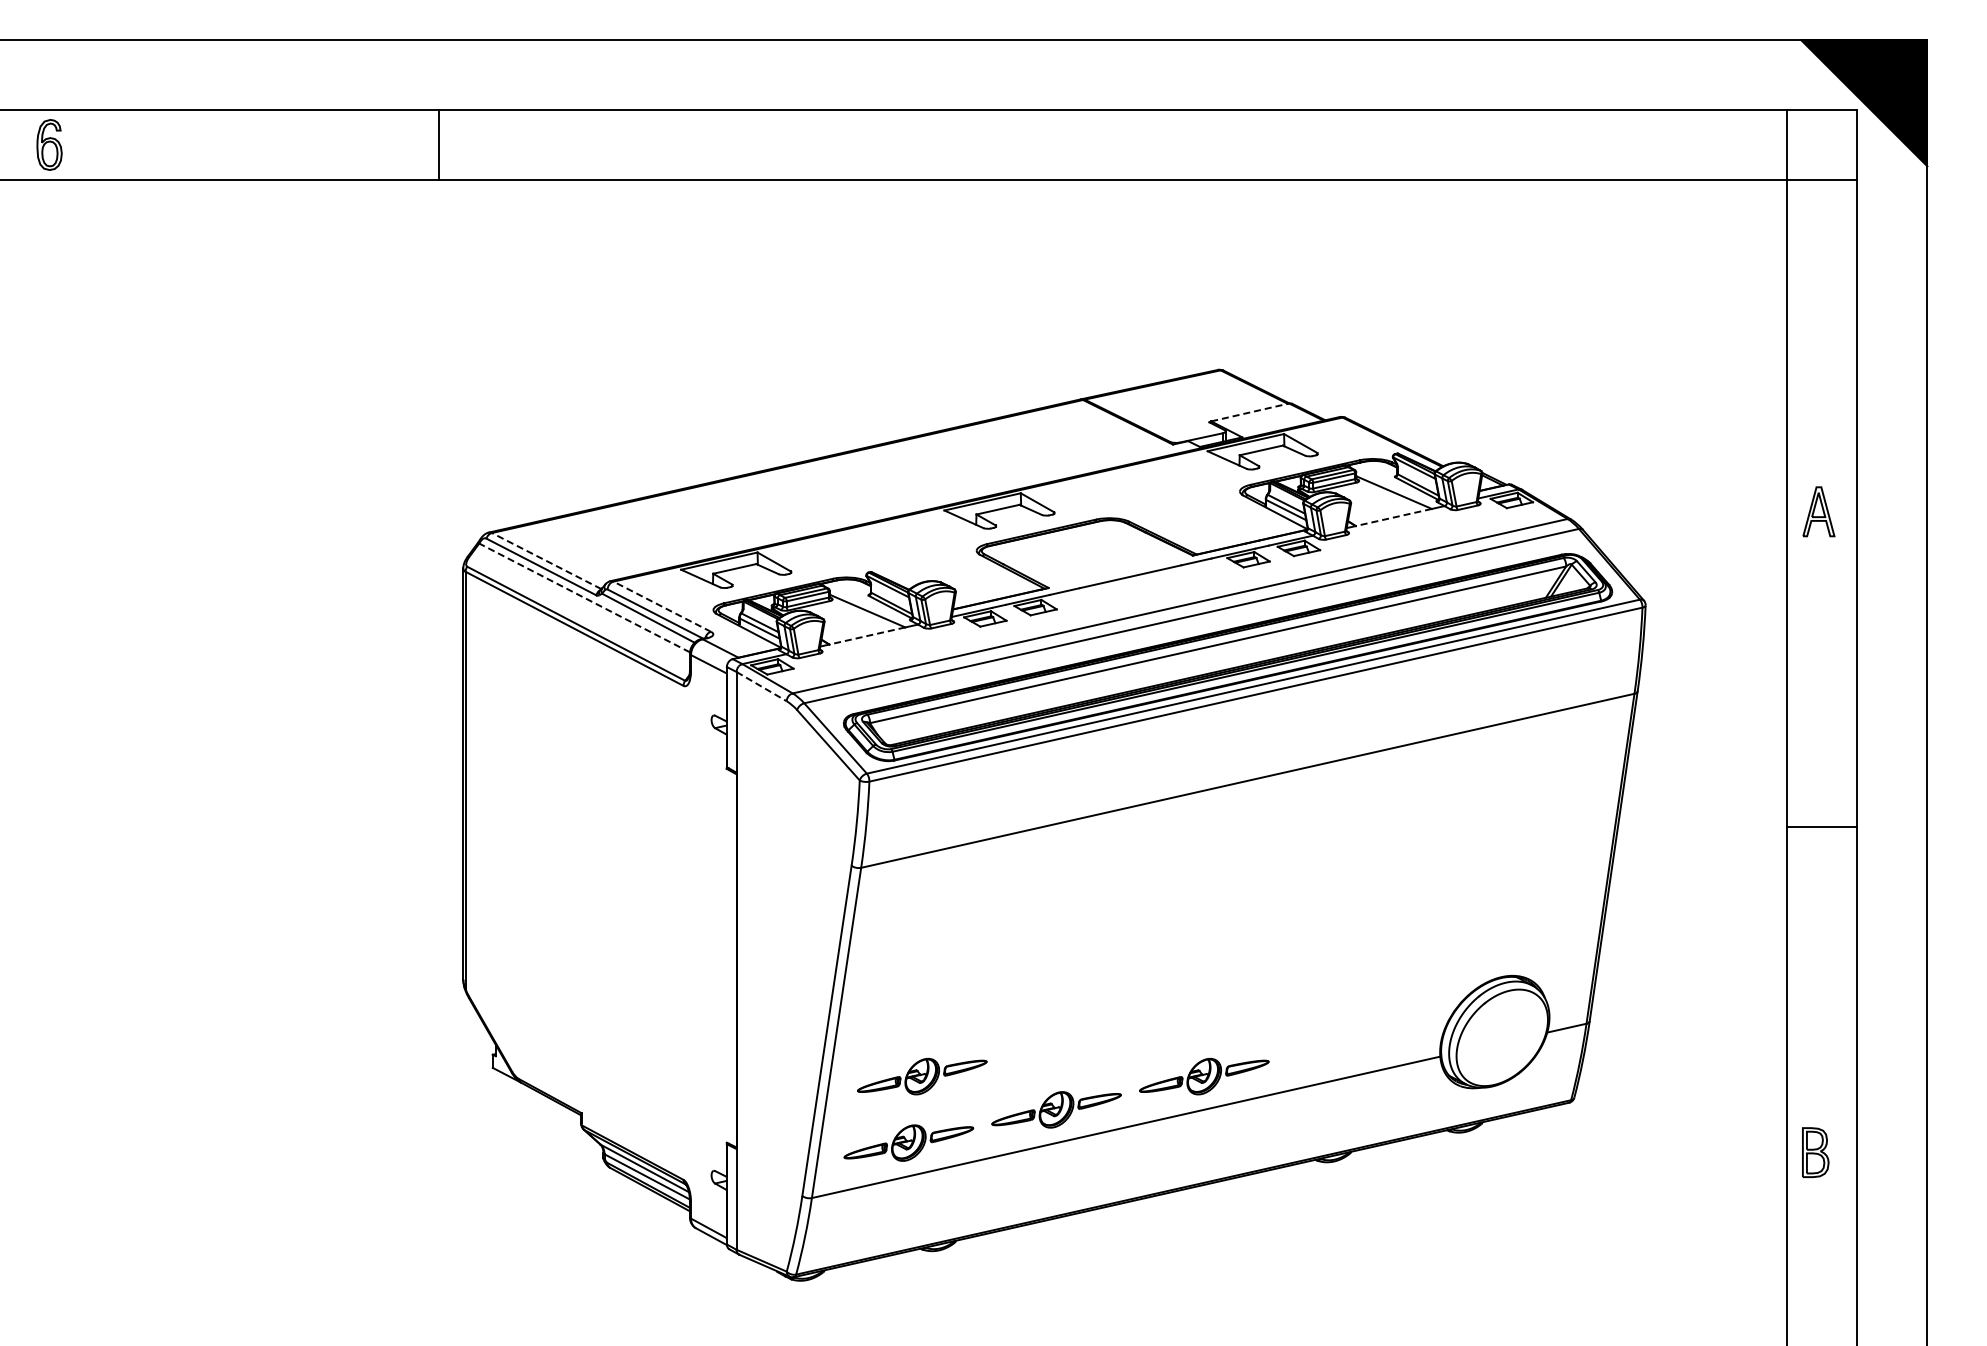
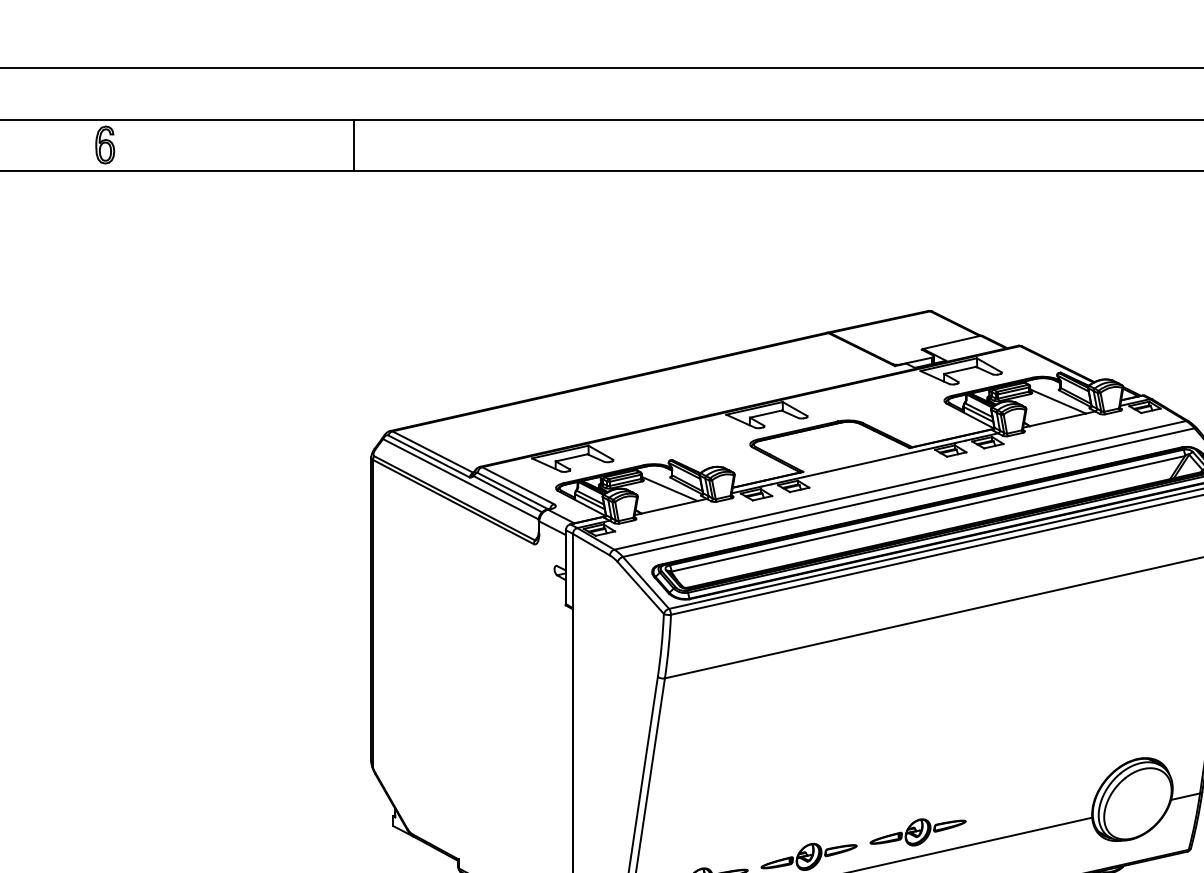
part: (49, 144) -> (105, 144), moved
line: (1250, 412) -> (952, 342), dashed -> solid
line: (1393, 517) -> (1057, 419), dashed -> solid
line: (546, 561) -> (432, 452), dashed -> solid
line: (584, 597) -> (460, 478), dashed -> solid
line: (662, 606) -> (518, 485), dashed -> solid
line: (866, 636) -> (668, 507), dashed -> solid
line: (762, 686) -> (592, 544), dashed -> solid
part: (922, 1076) -> (710, 832), removed

